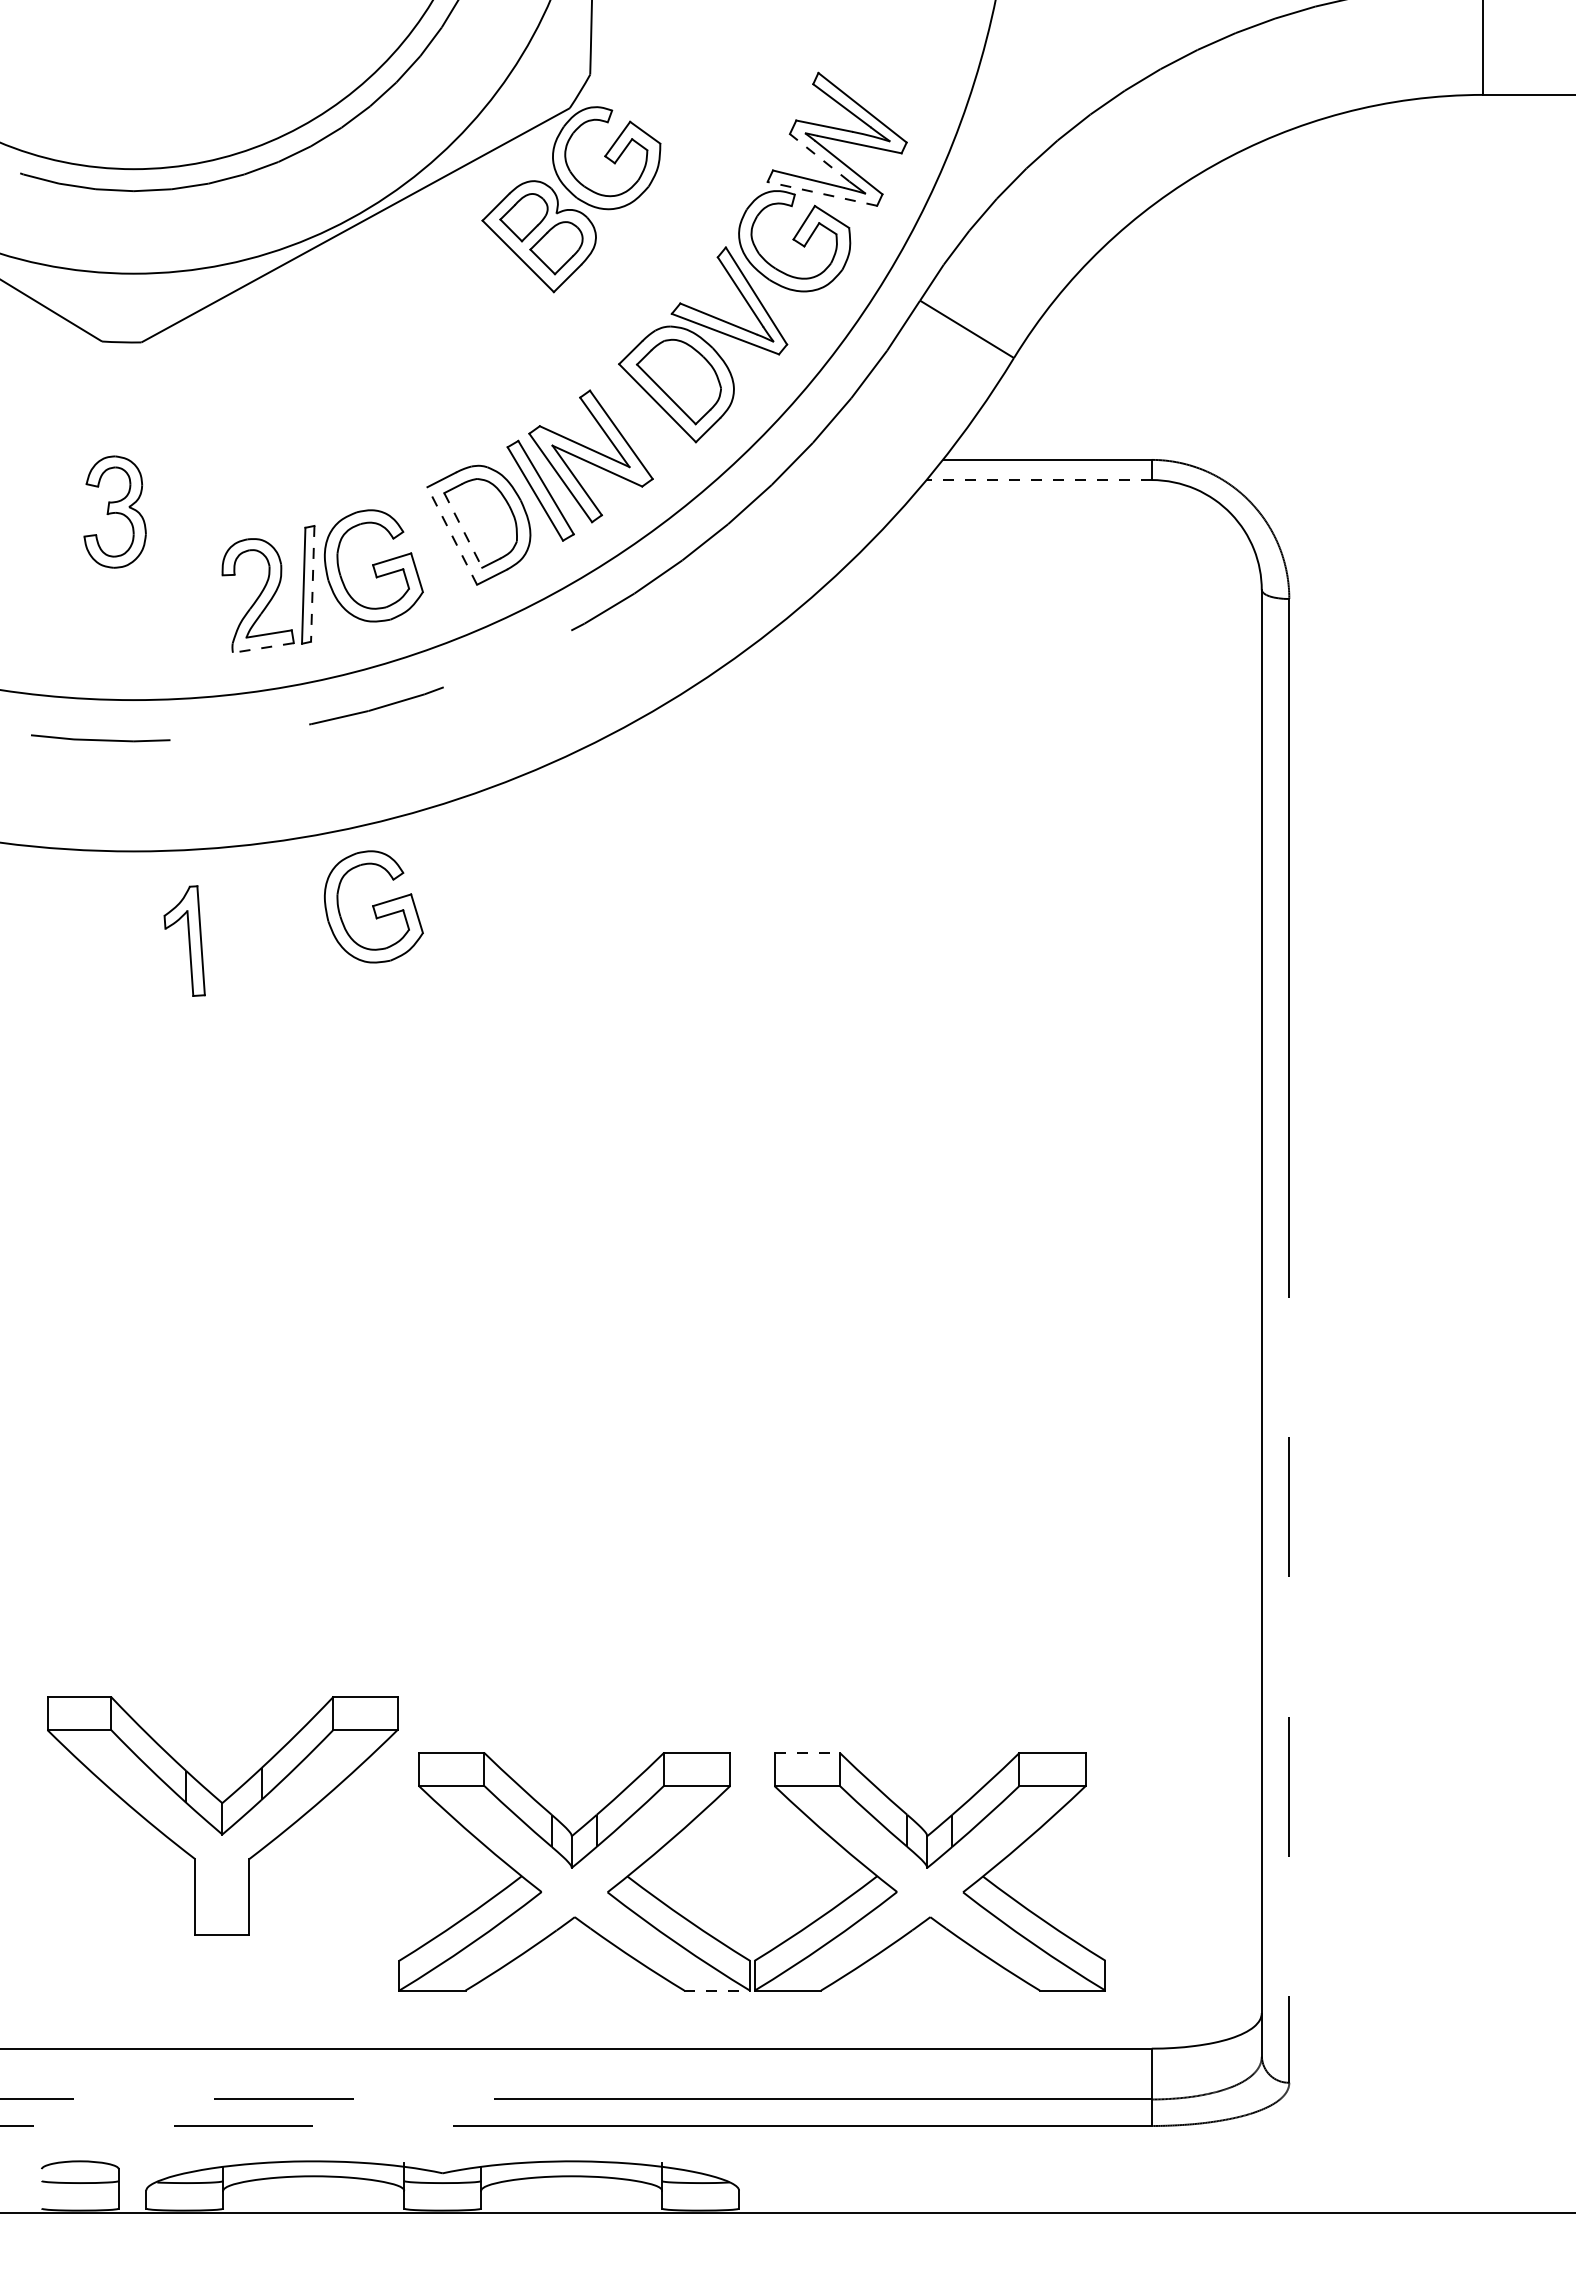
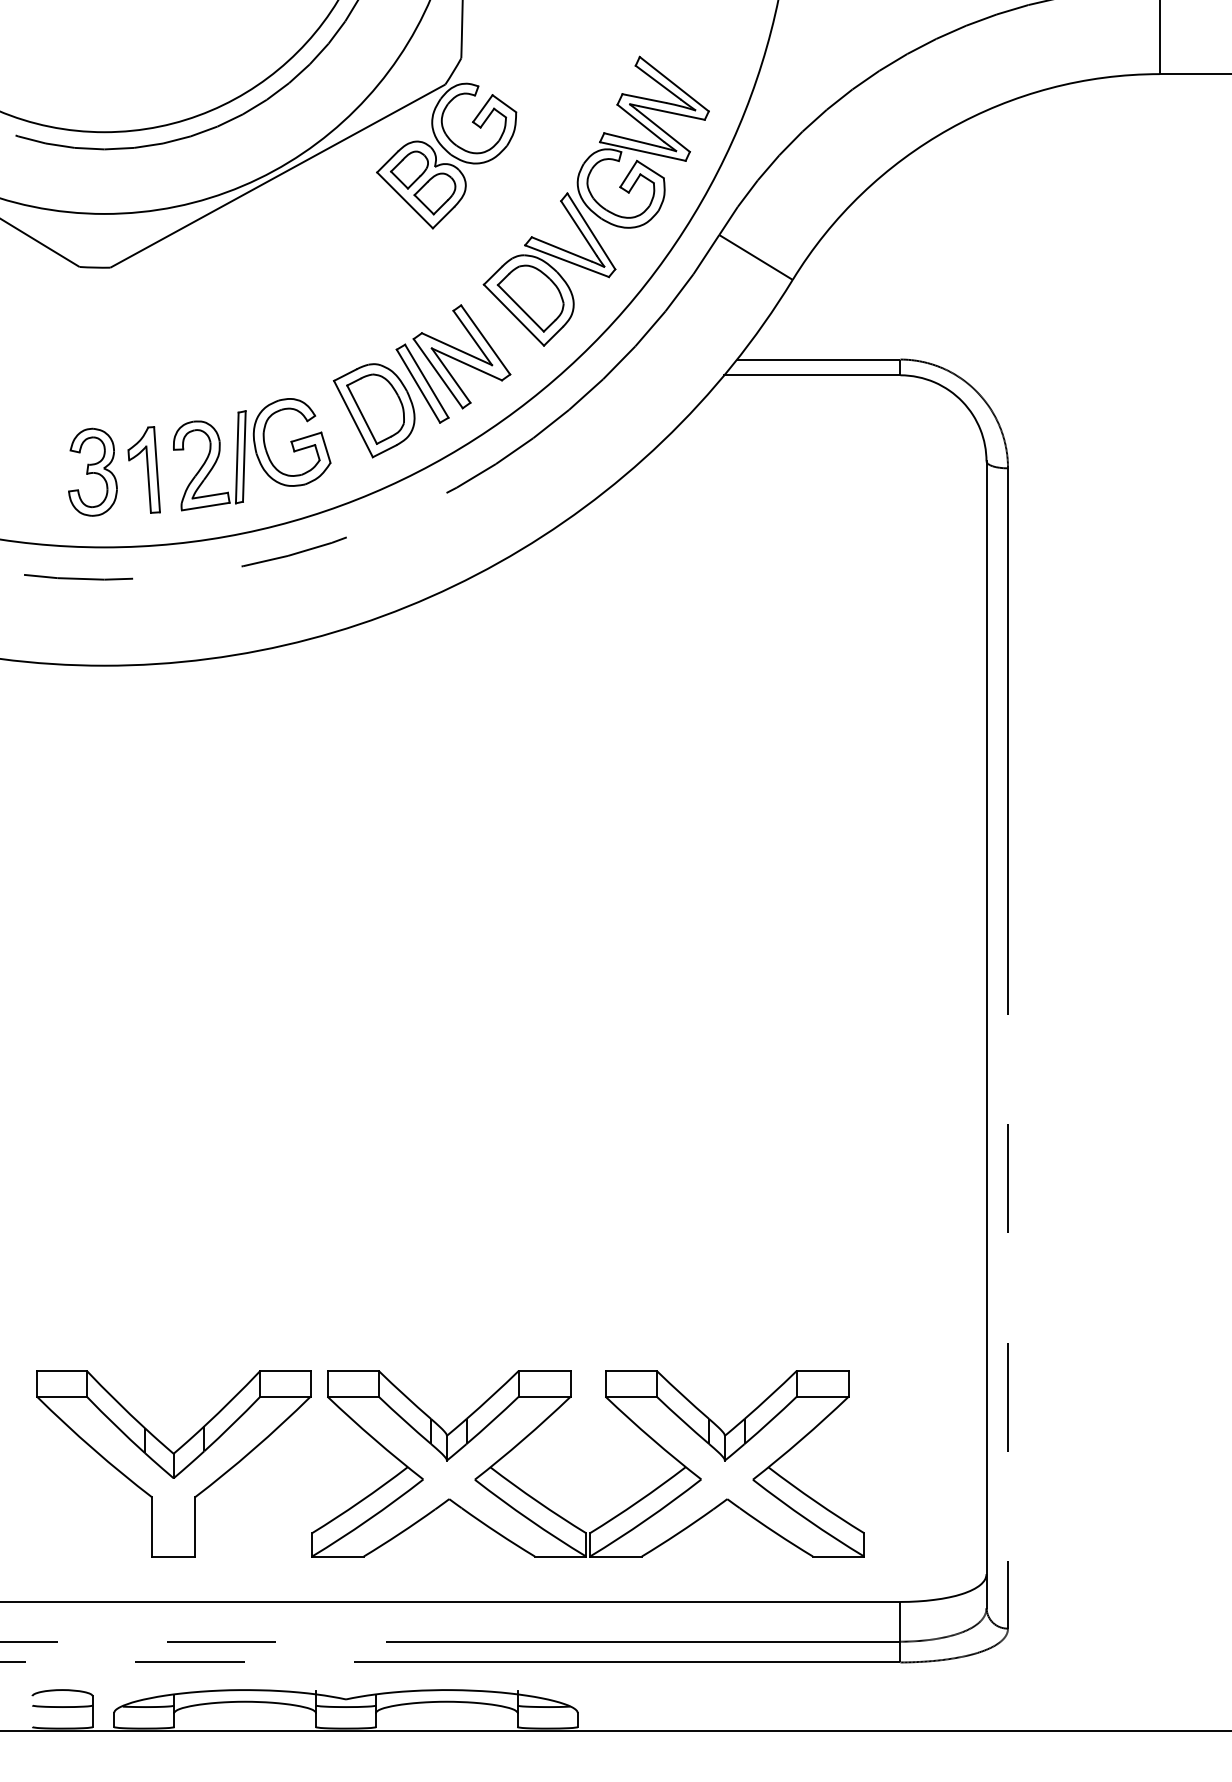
line: (819, 157) -> (640, 123), dashed -> solid
line: (821, 193) -> (642, 151), dashed -> solid
line: (1039, 480) -> (812, 375), dashed -> solid
part: (114, 511) -> (92, 471), moved
line: (463, 530) -> (362, 414), dashed -> solid
line: (452, 536) -> (353, 419), dashed -> solid
line: (312, 583) -> (244, 456), dashed -> solid
line: (263, 647) -> (205, 506), dashed -> solid
part: (373, 906) -> (291, 708), removed
part: (184, 940) -> (144, 469), moved
line: (807, 1753) -> (631, 1371), dashed -> solid
part: (222, 1815) -> (173, 1463), moved
line: (717, 1990) -> (560, 1556), dashed -> solid

